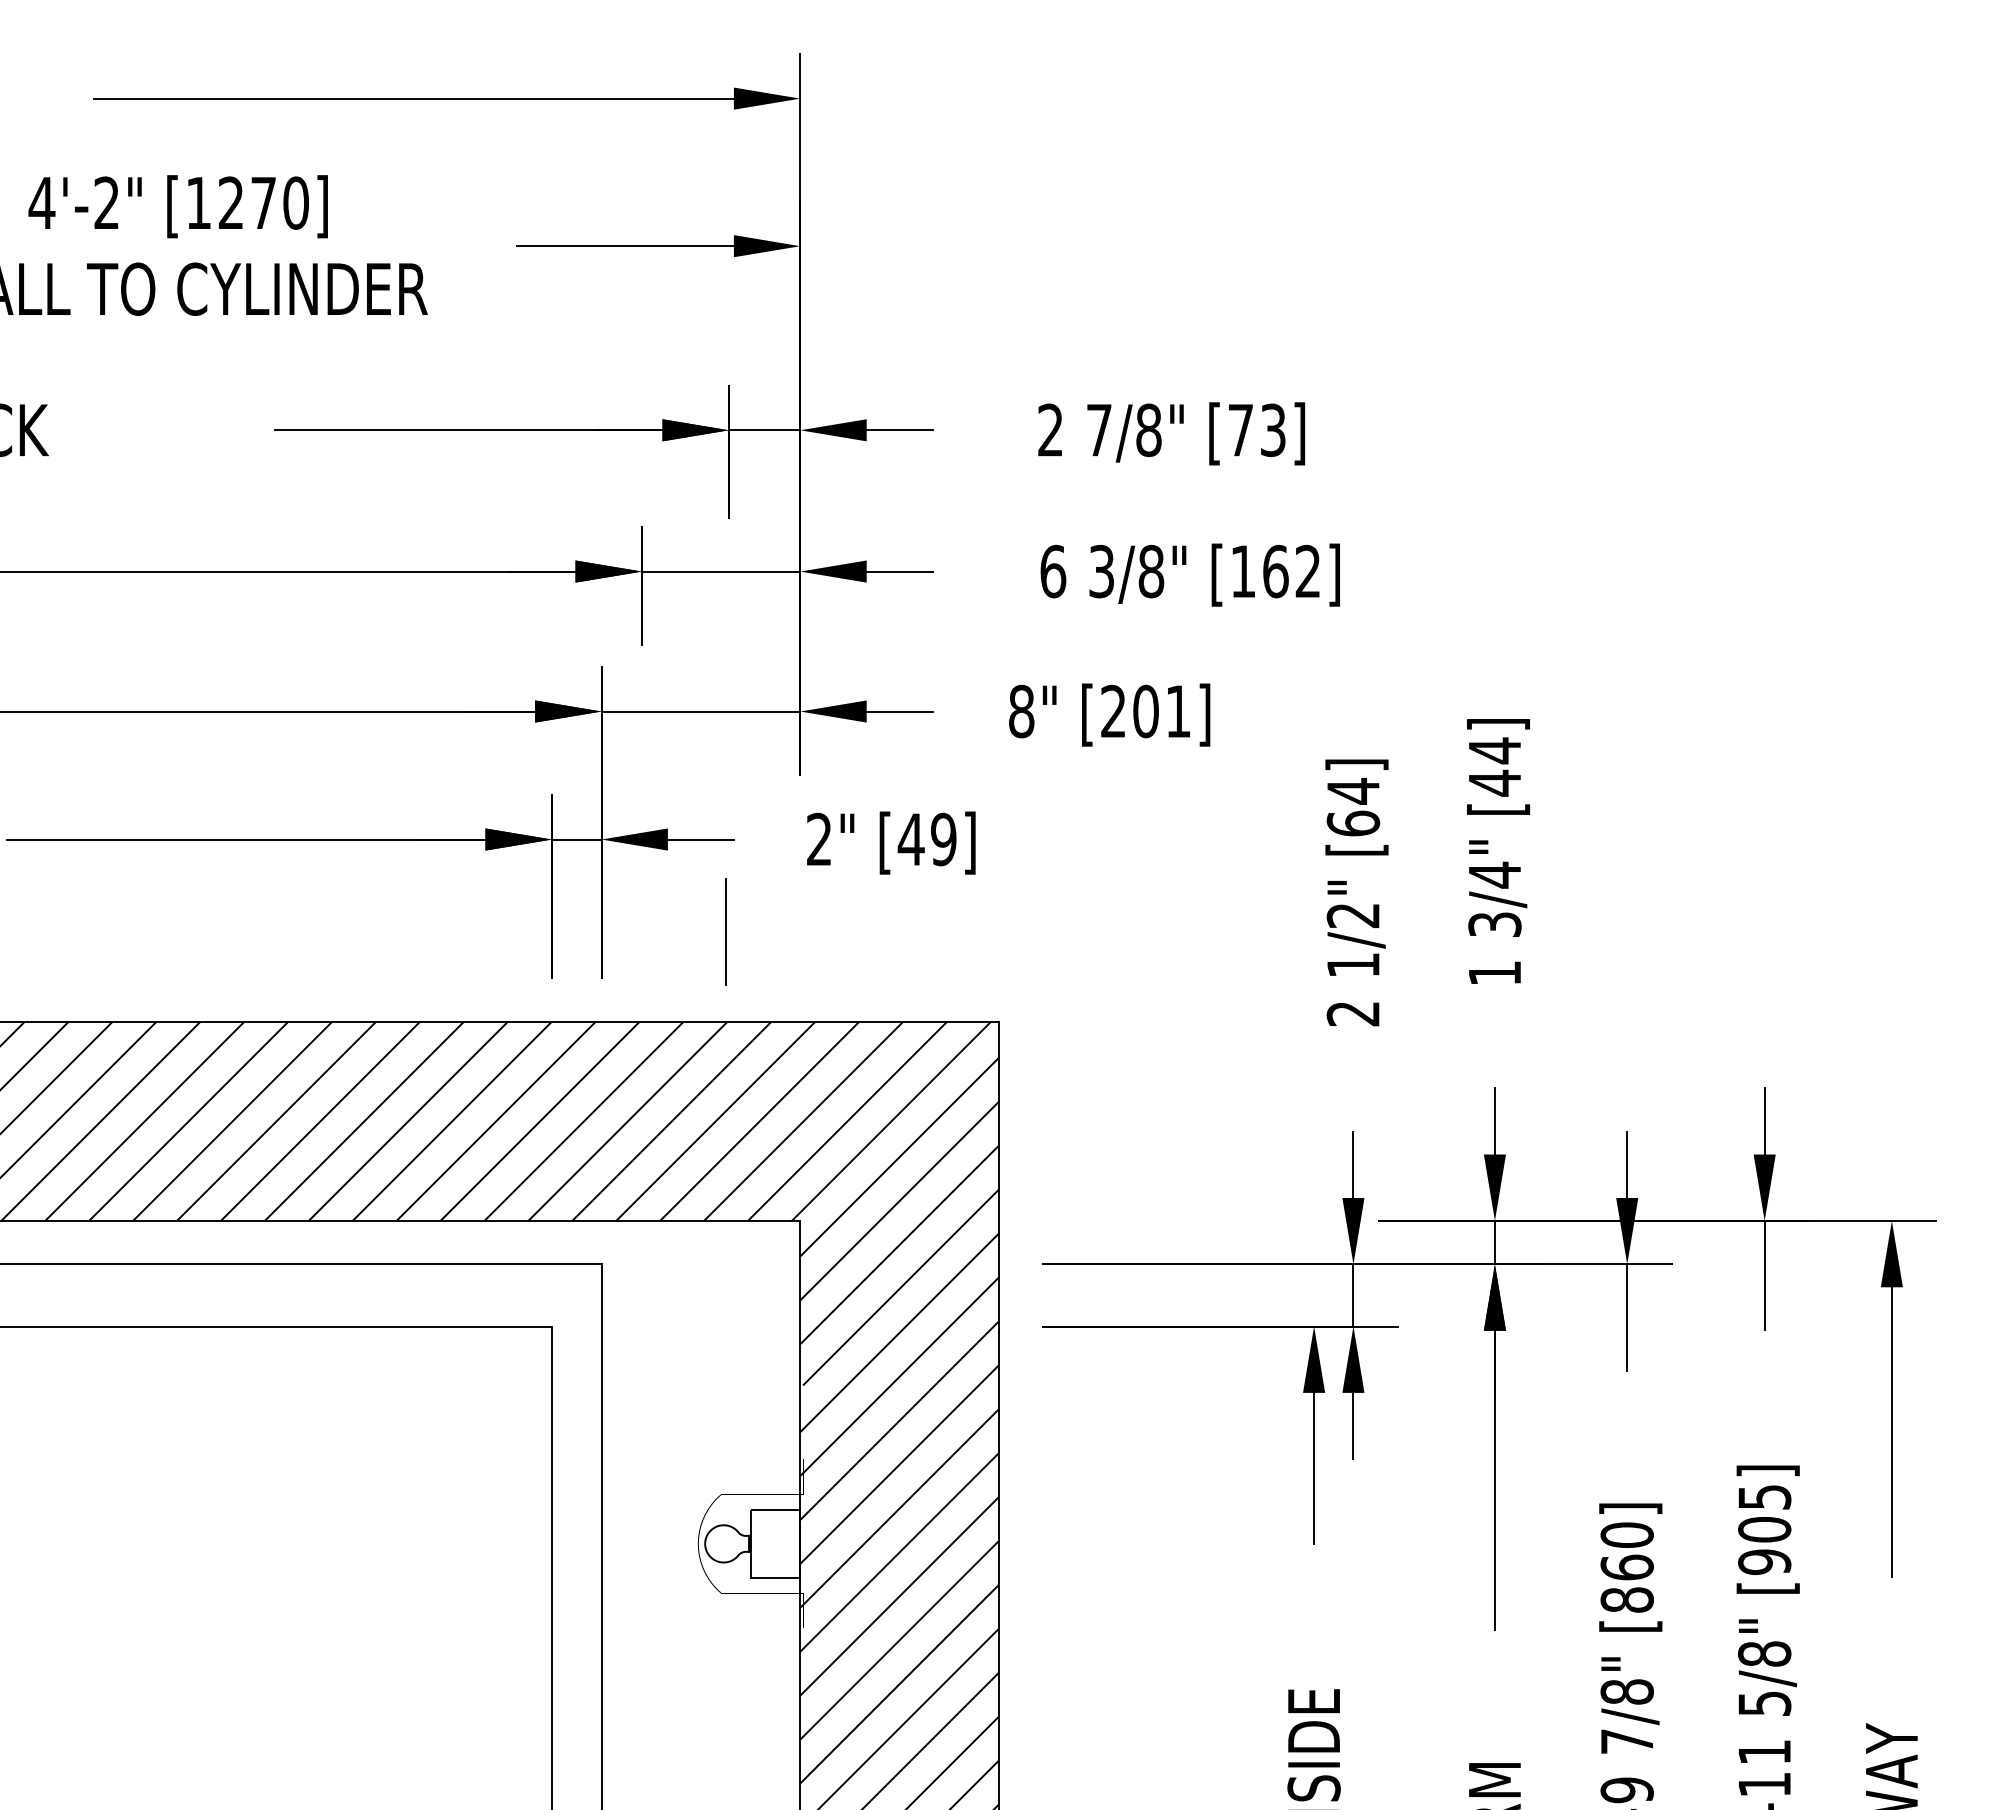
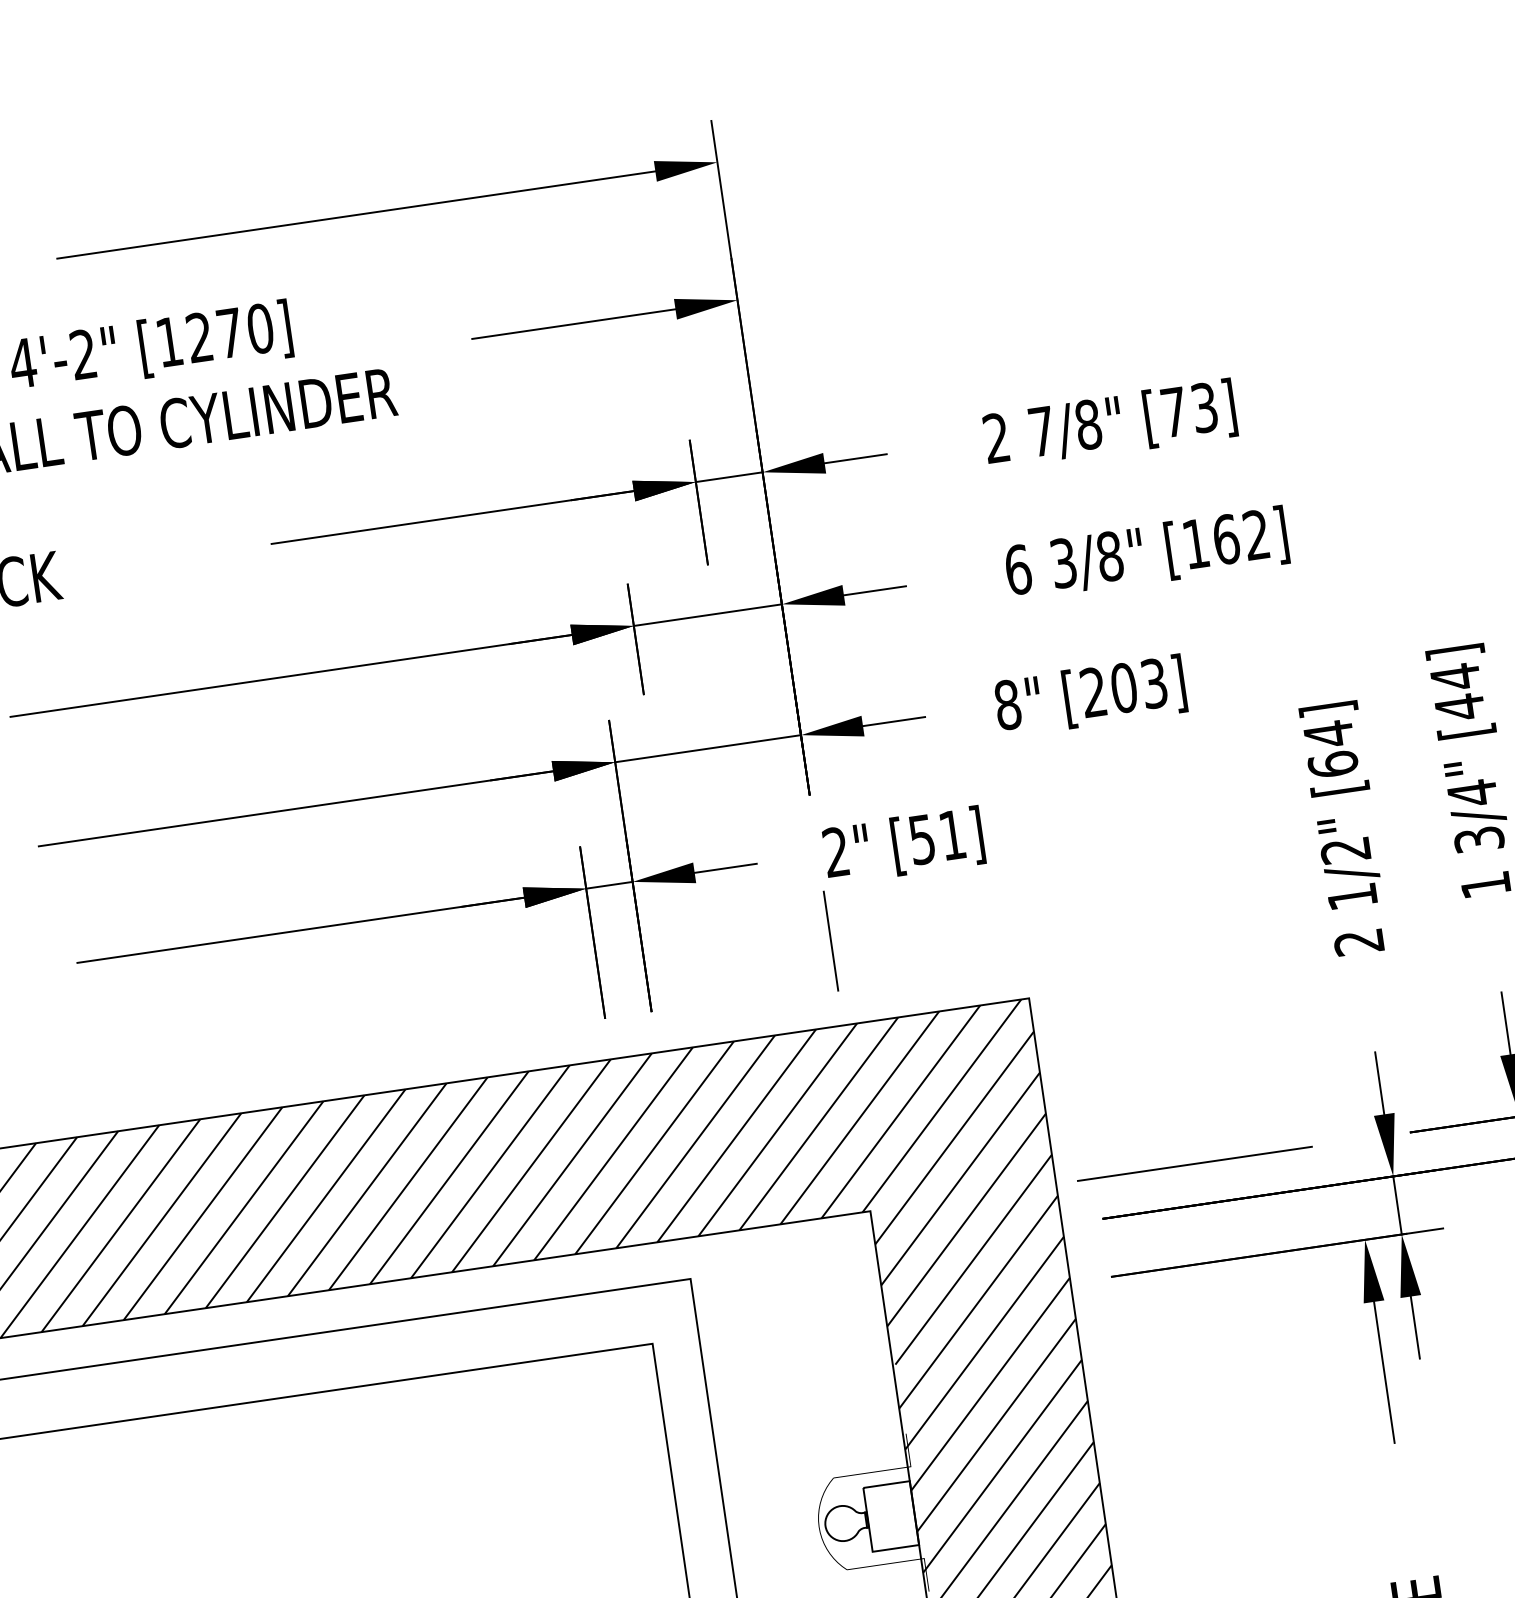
text: (1178, 711) -> (1154, 683), [201] -> [203]
text: (926, 839) -> (936, 837), [49] -> [51]
line: (725, 931) -> (830, 940), moved
line: (1147, 1220) -> (1194, 1163), added

